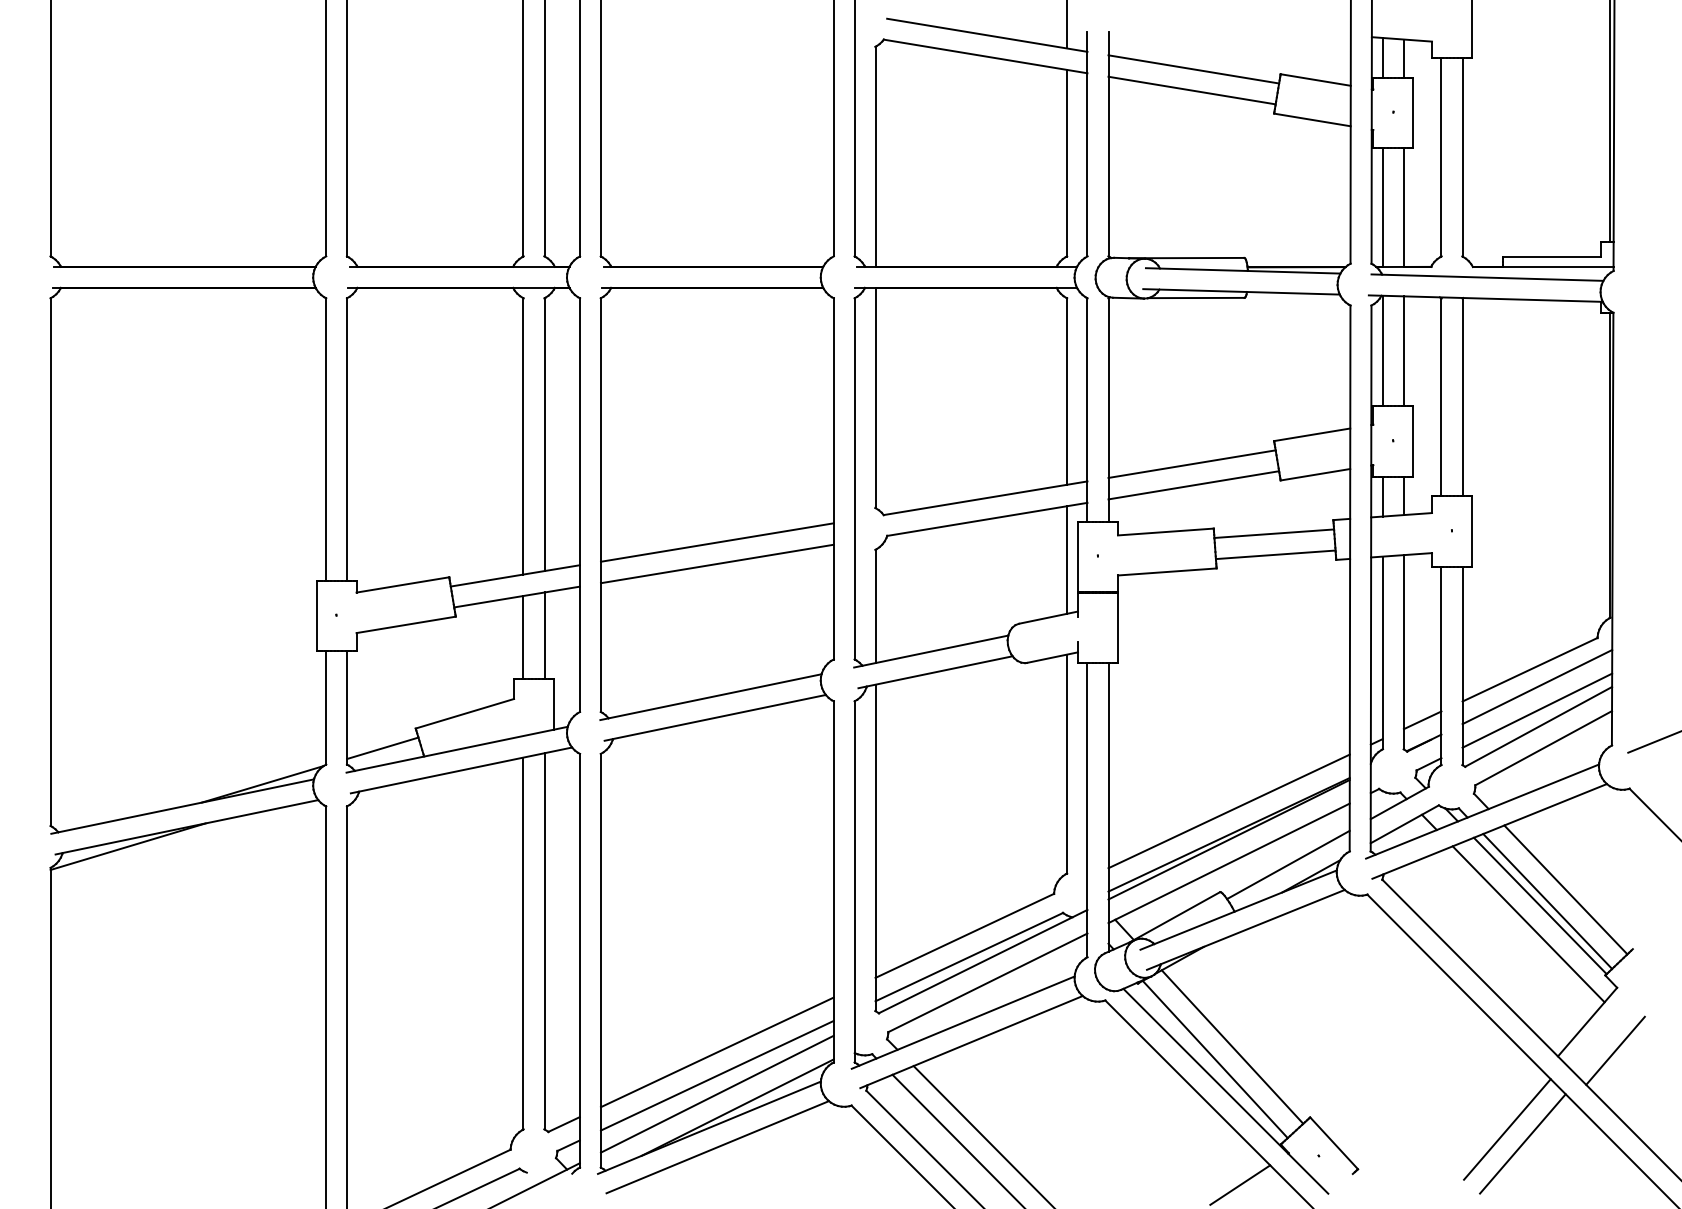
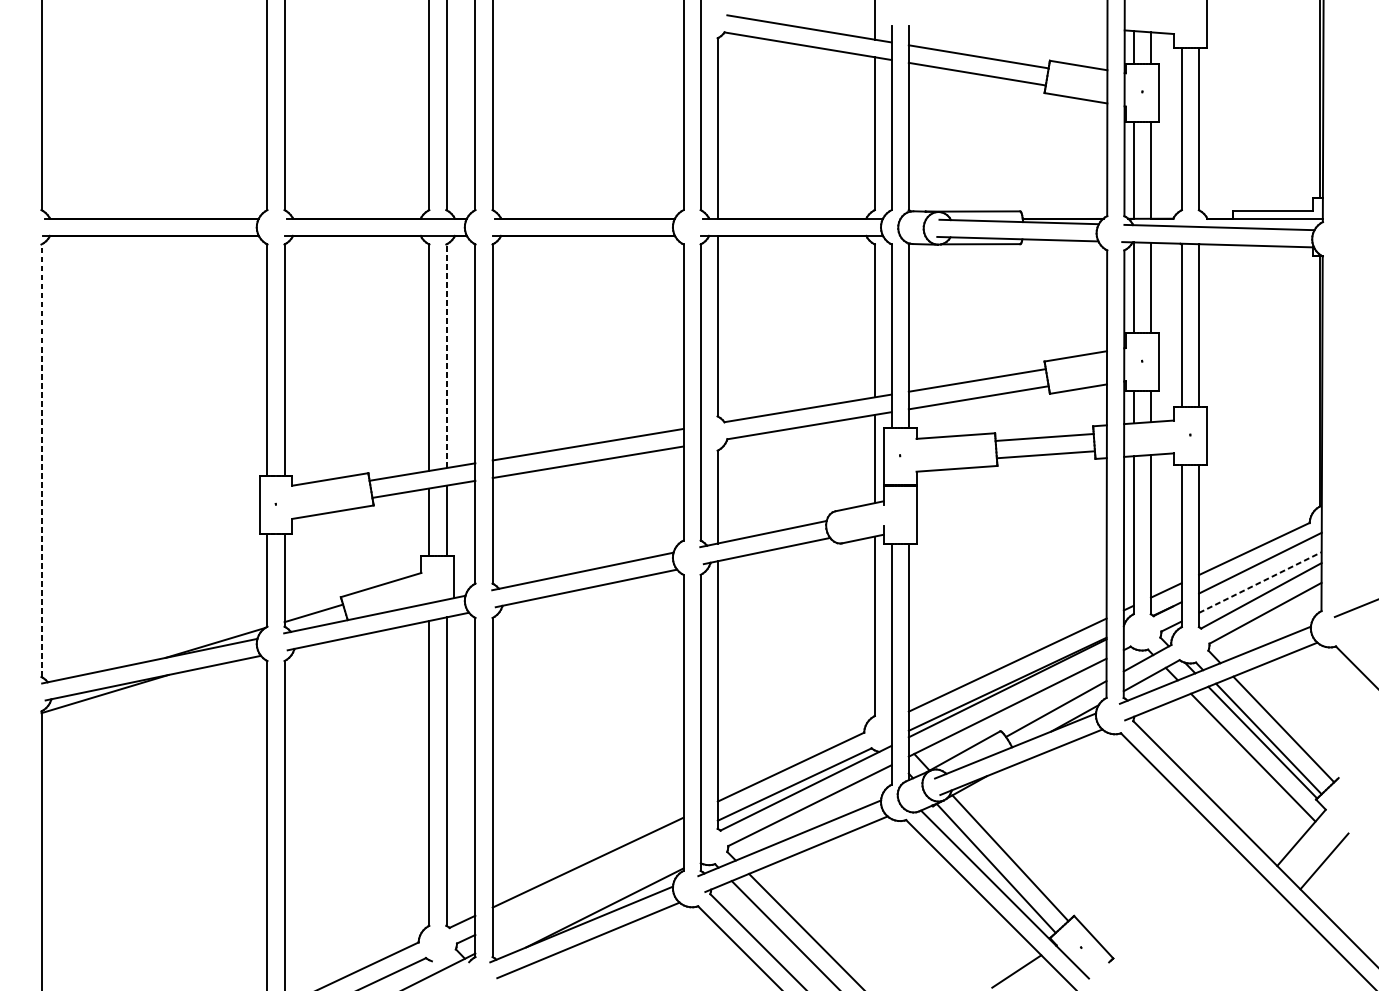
line: (544, 434) -> (446, 356), solid -> dashed
line: (50, 562) -> (41, 461), solid -> dashed
line: (1537, 710) -> (1260, 582), solid -> dashed
line: (716, 1075) -> (587, 881), removed
line: (716, 1093) -> (587, 896), removed
line: (1507, 1129) -> (1235, 925), removed
line: (1522, 1143) -> (1248, 937), removed

